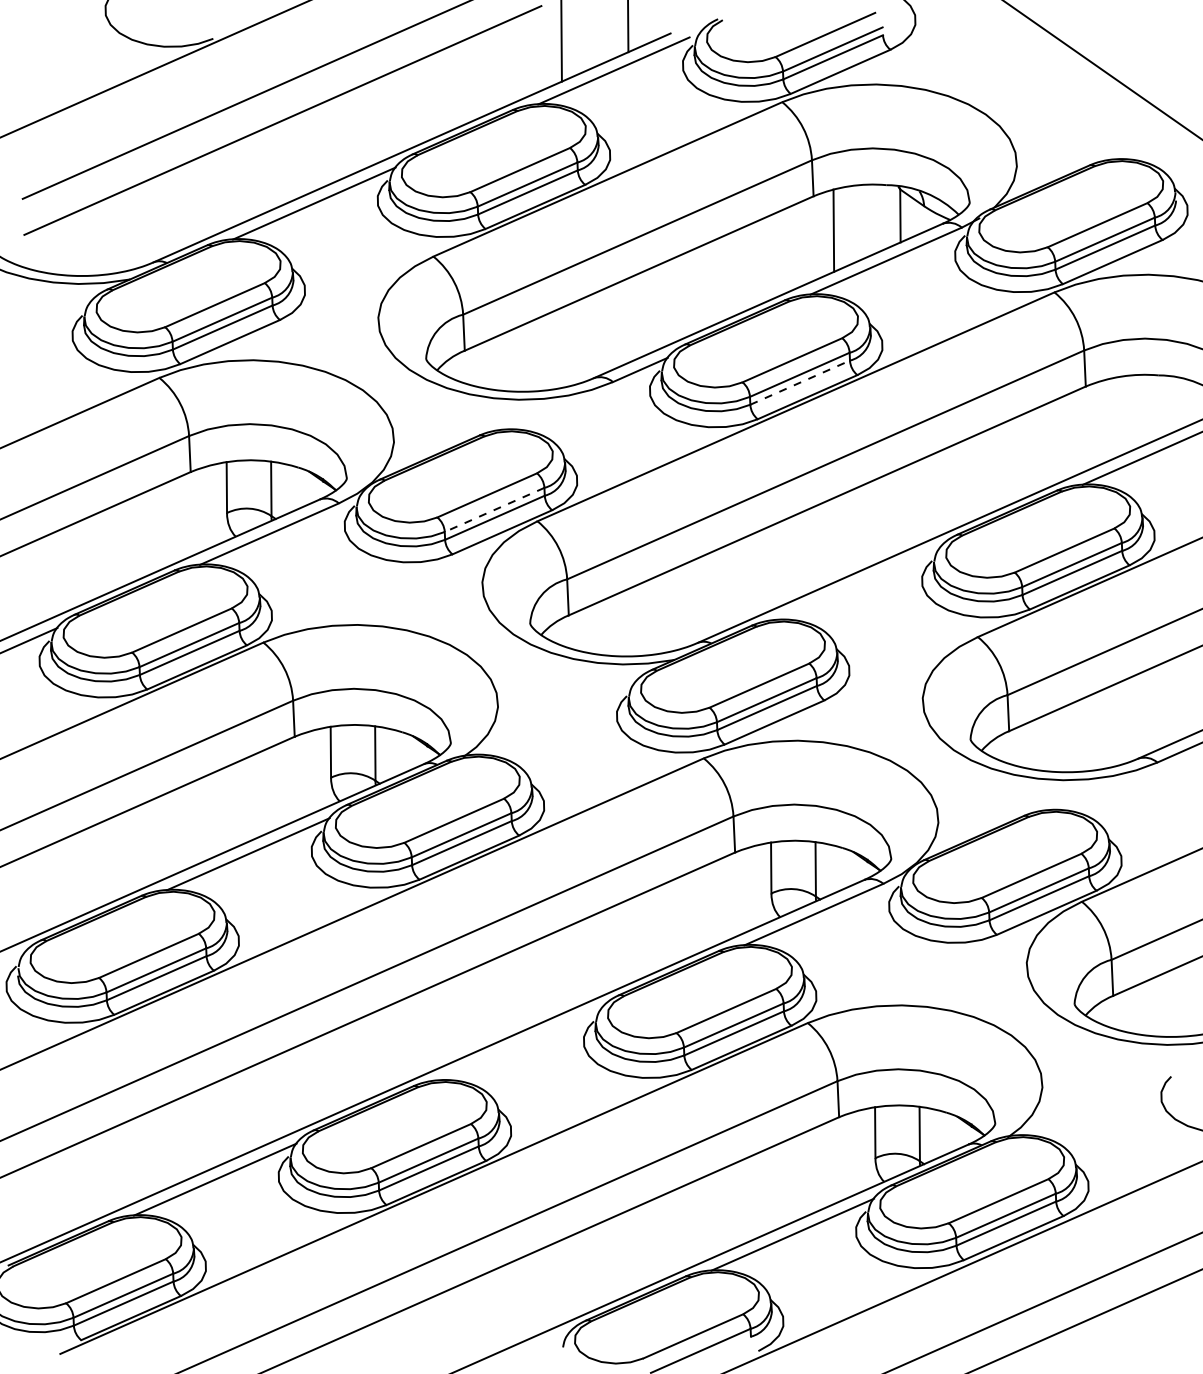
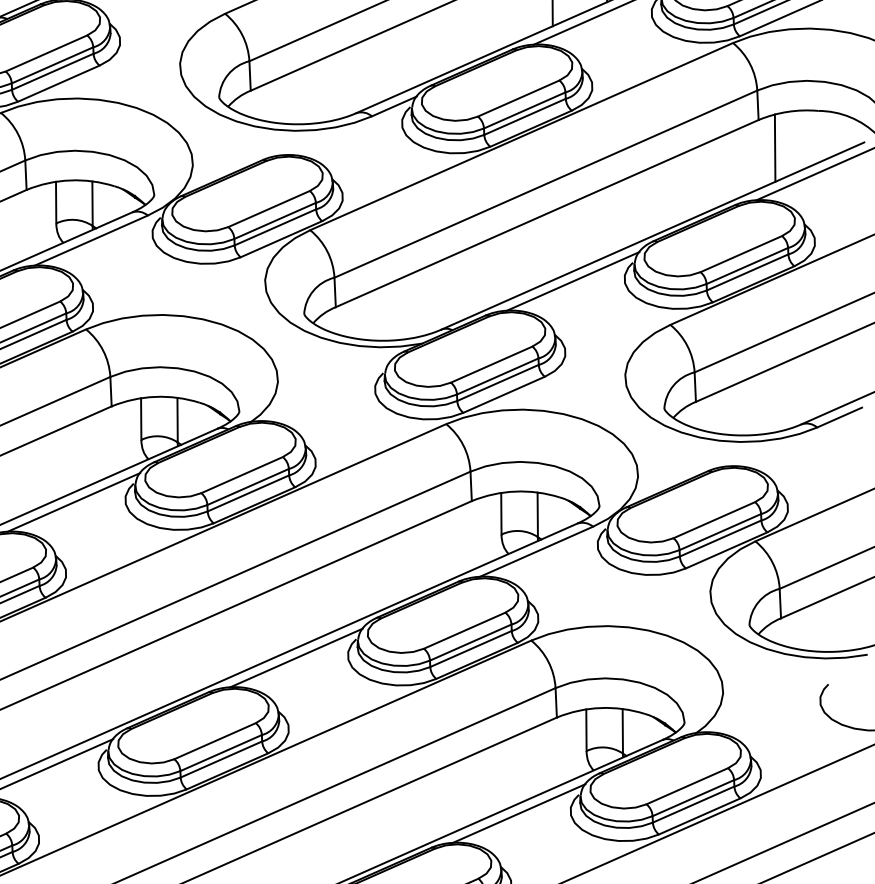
line: (800, 382) -> (525, 116), dashed -> solid
line: (1105, 420) -> (774, 147), added
line: (494, 510) -> (275, 221), dashed -> solid
line: (858, 584) -> (572, 281), added
line: (520, 1044) -> (296, 658), added

